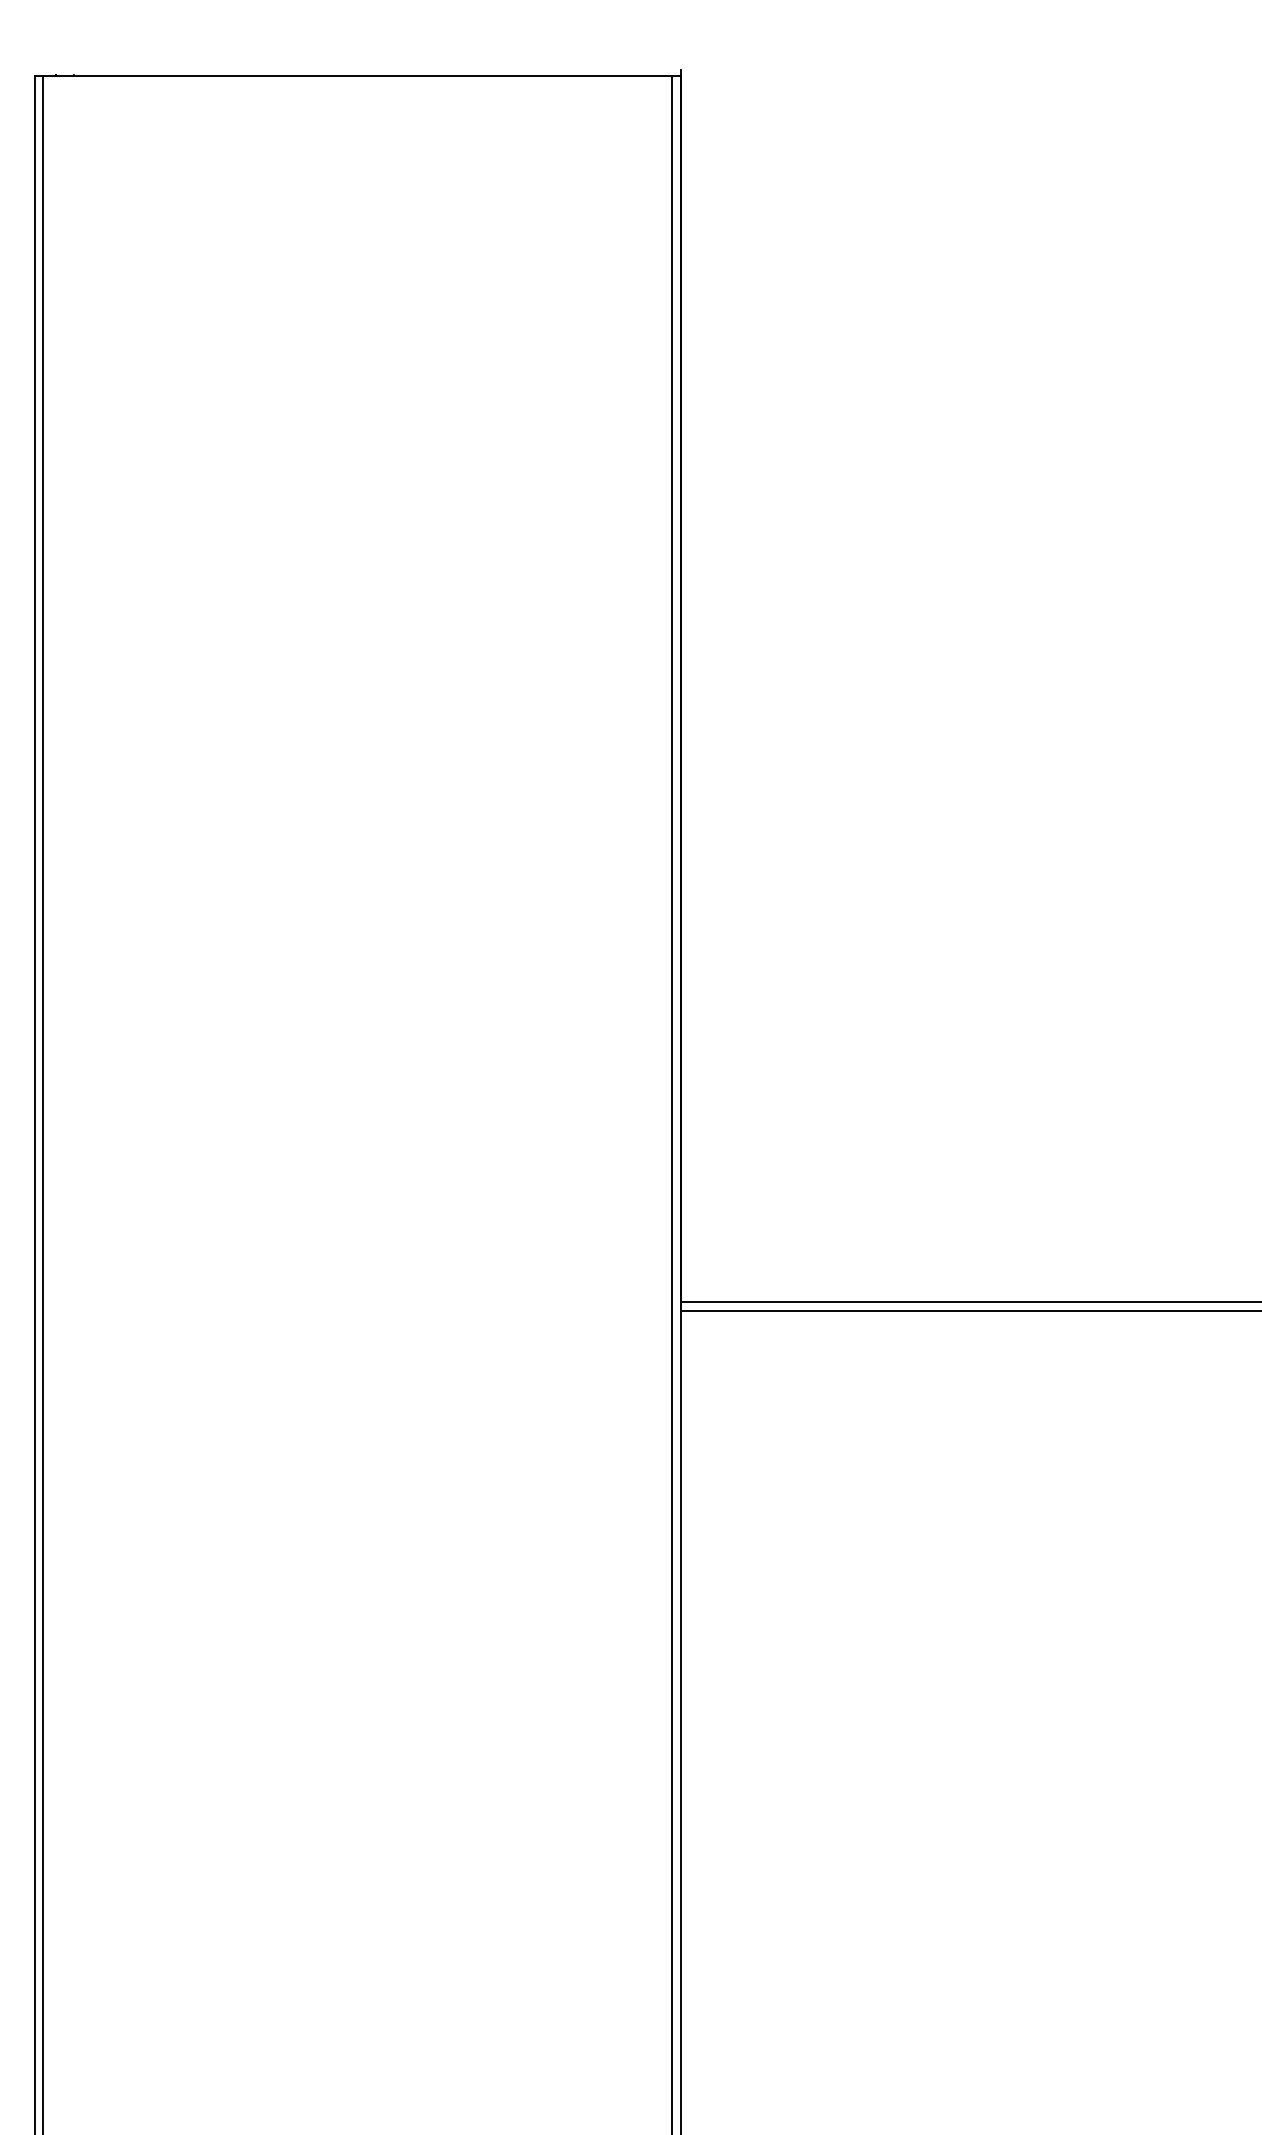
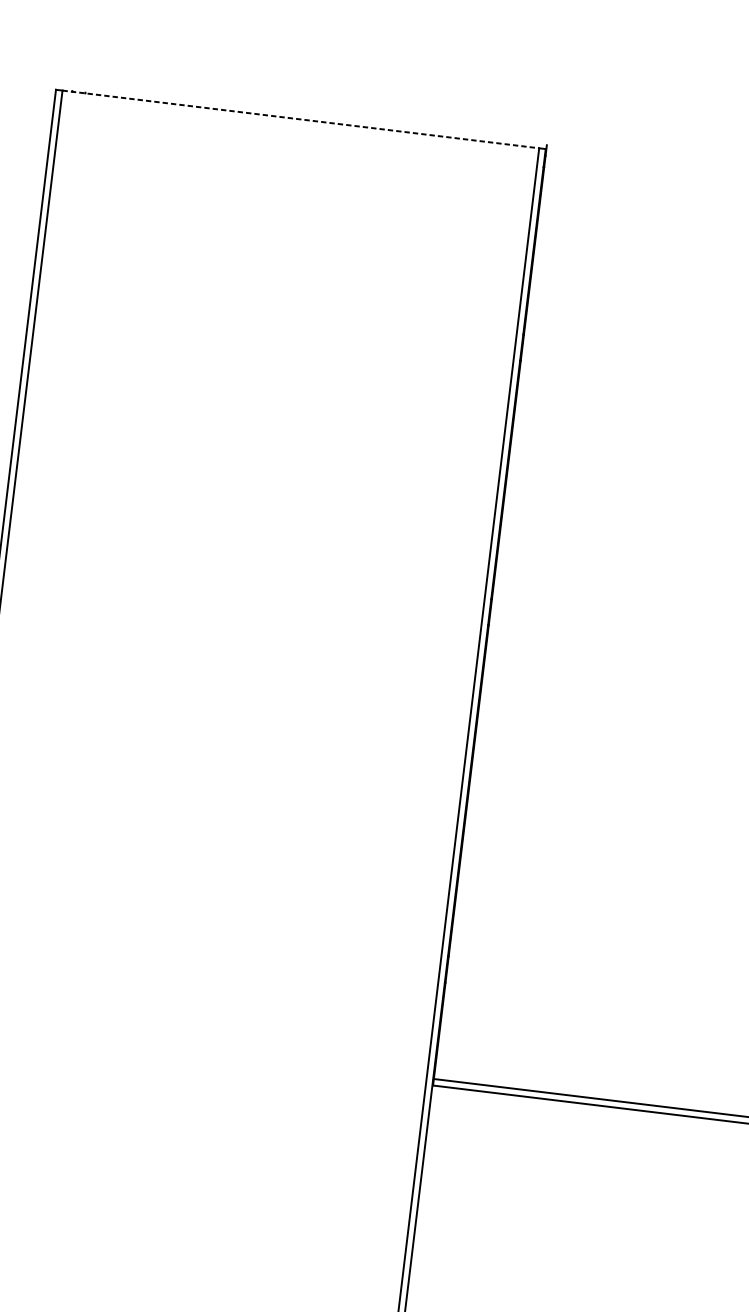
line: (358, 75) -> (301, 119), solid -> dashed

